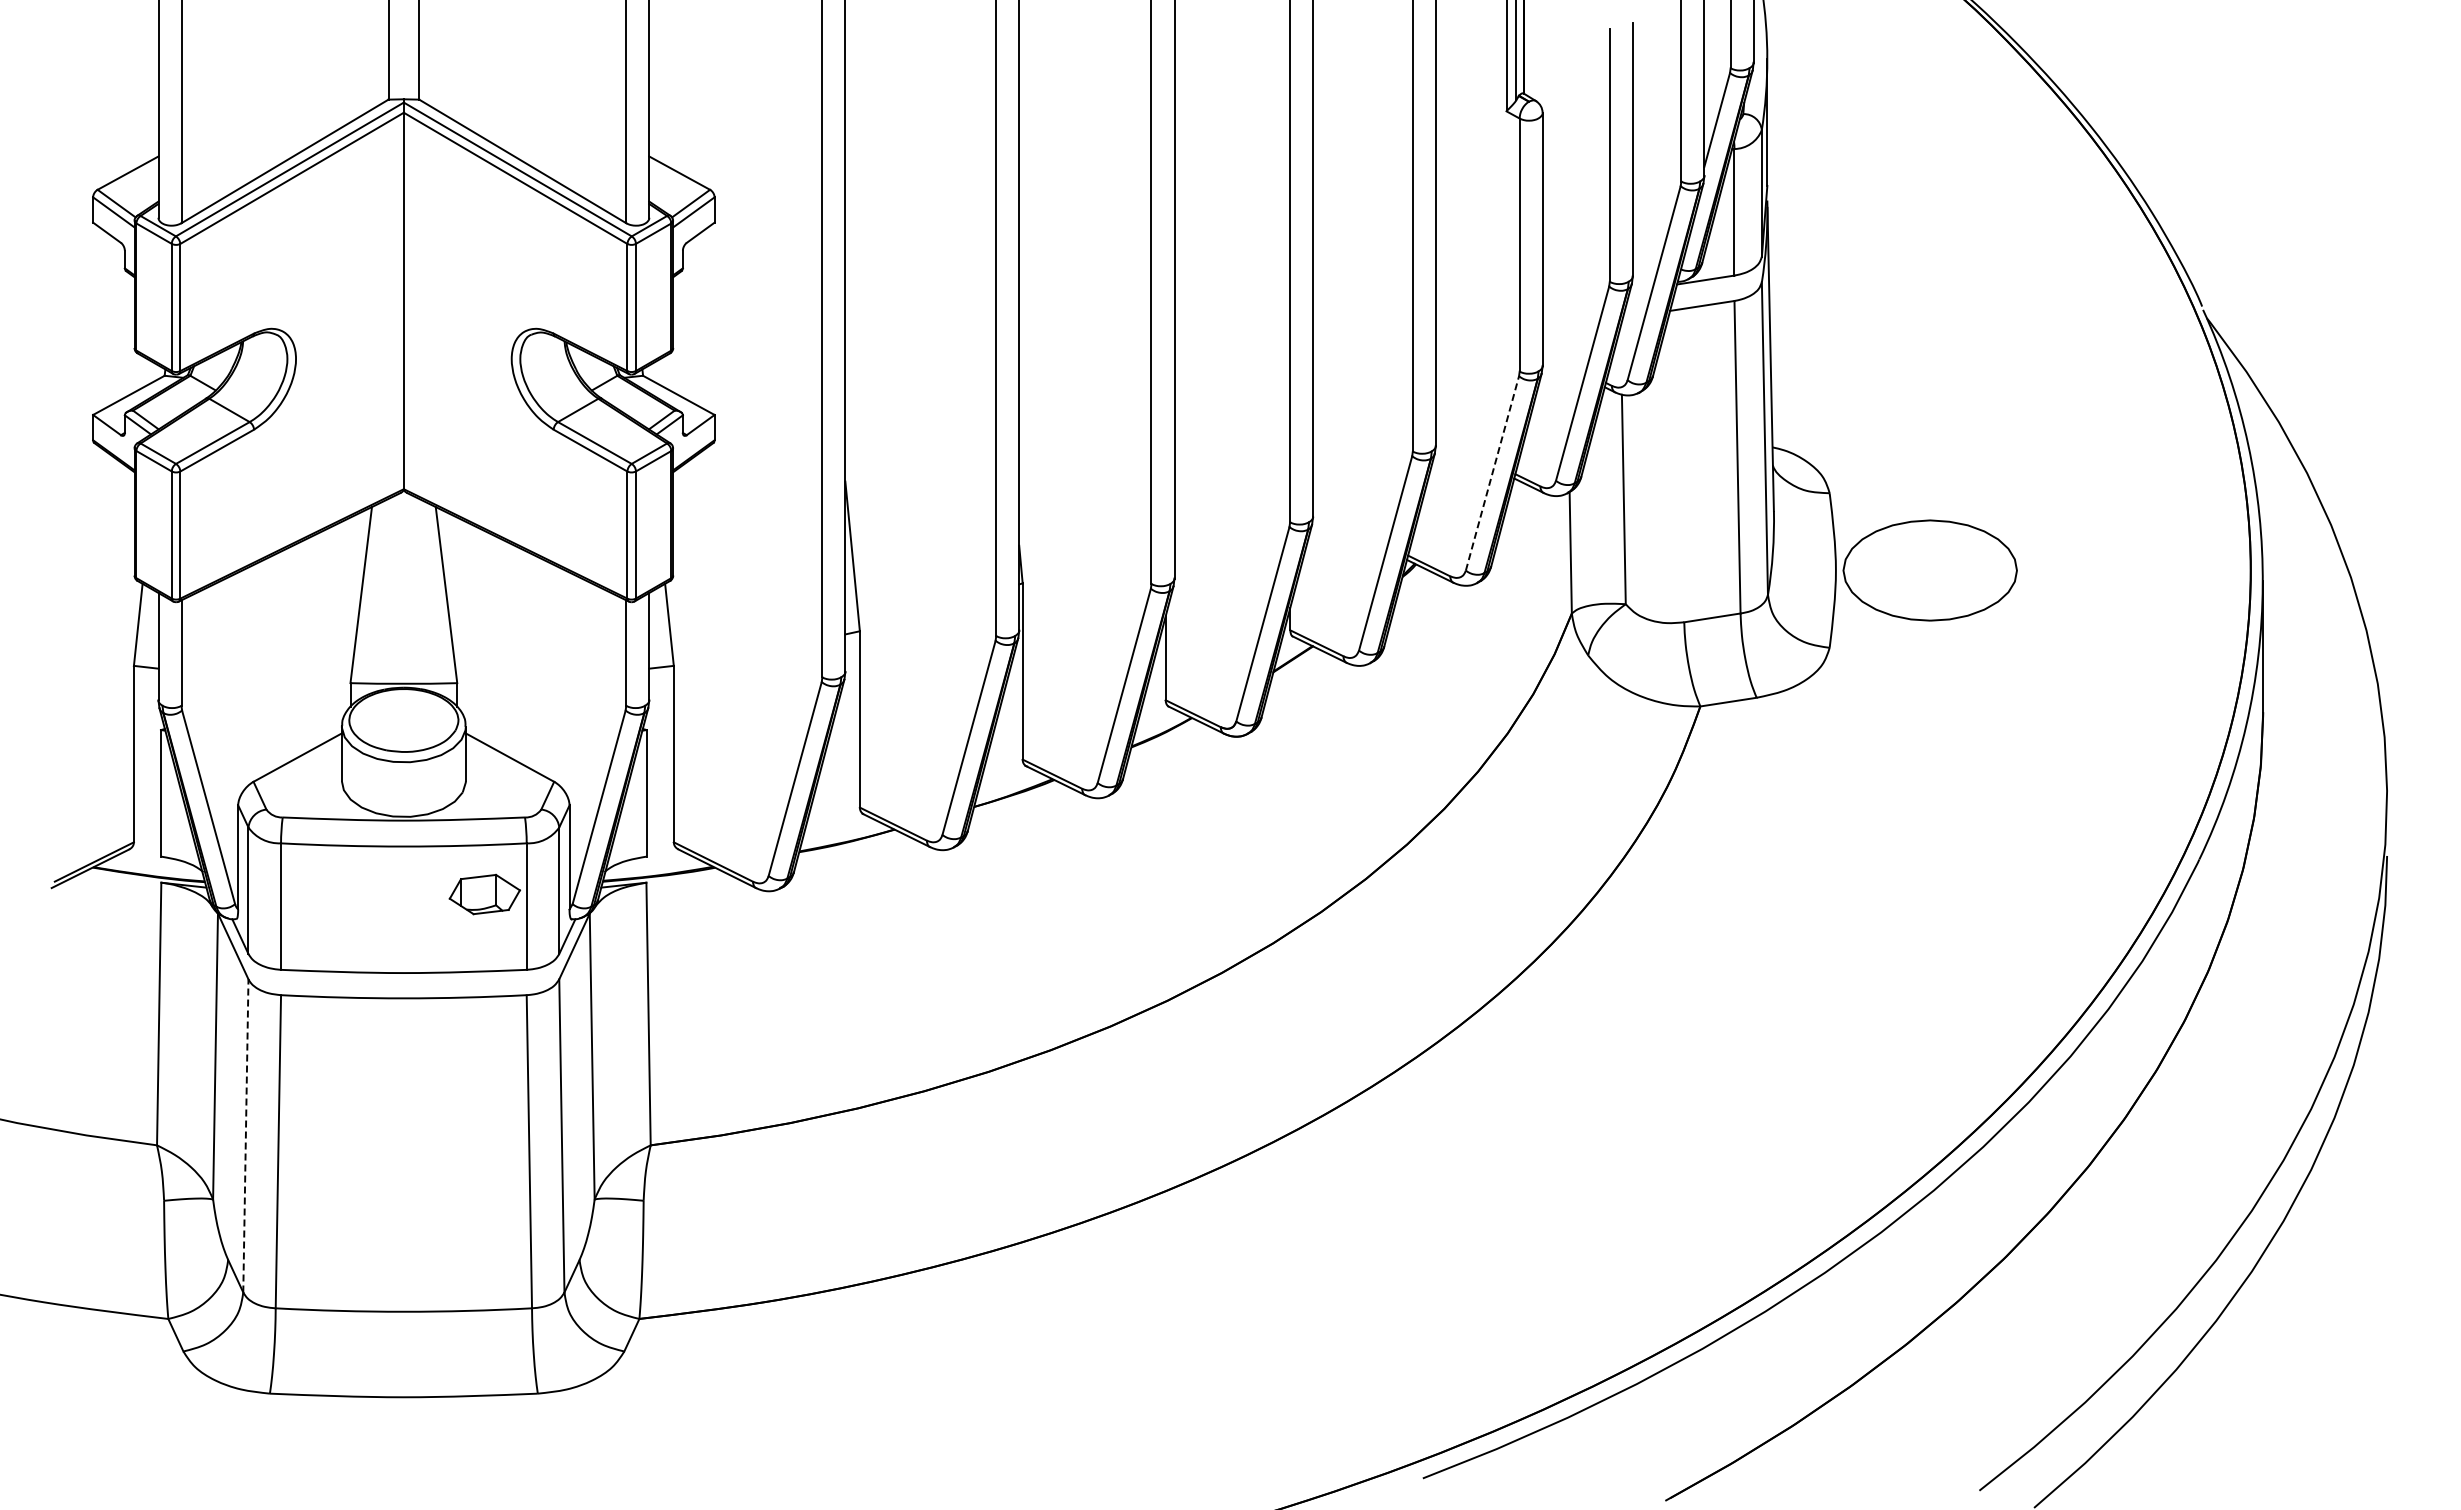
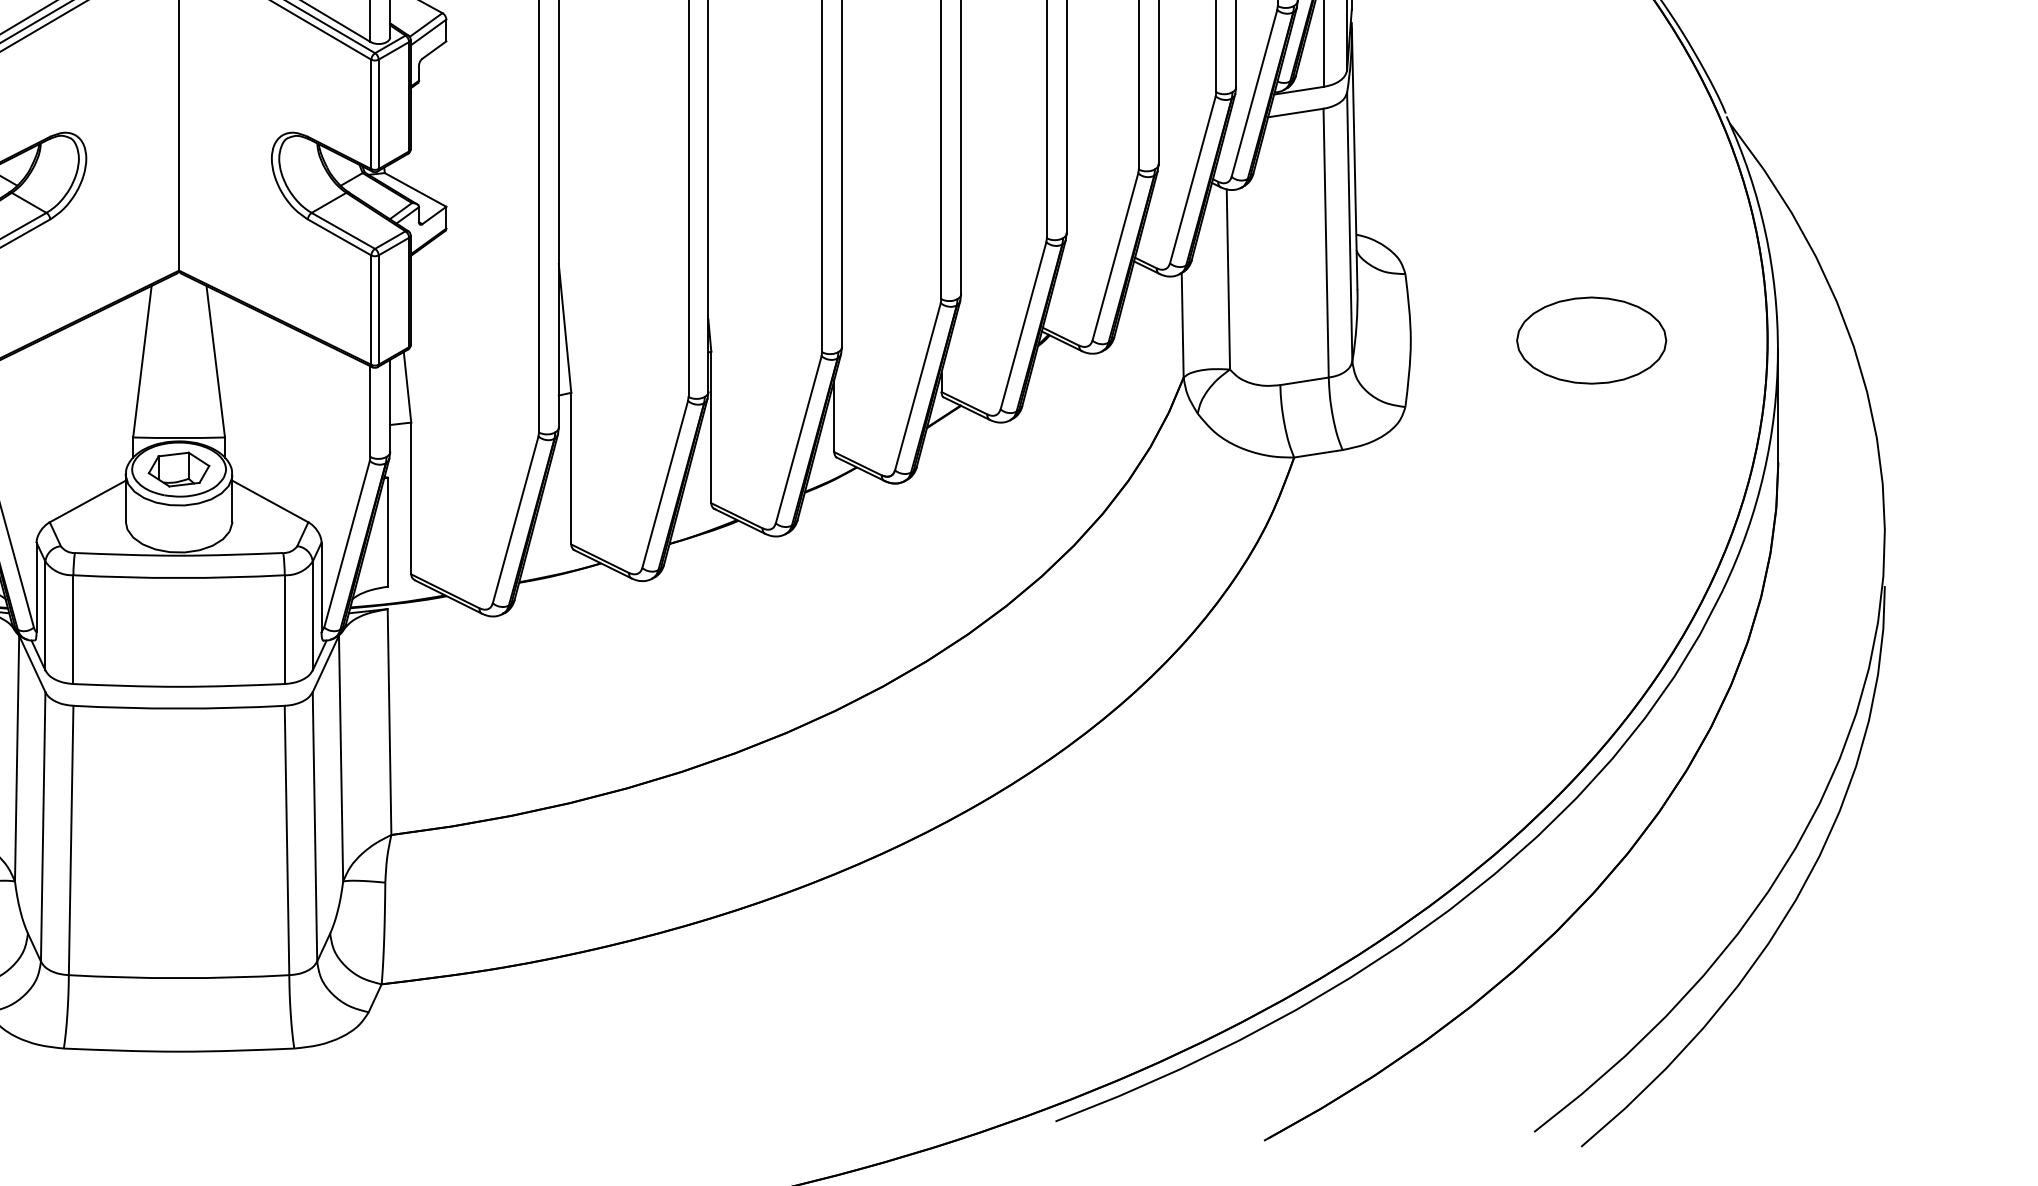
line: (1492, 473) -> (1115, 257), dashed -> solid
part: (1929, 570) -> (1591, 340), moved
part: (484, 894) -> (178, 469), moved
line: (245, 1135) -> (42, 826), dashed -> solid

